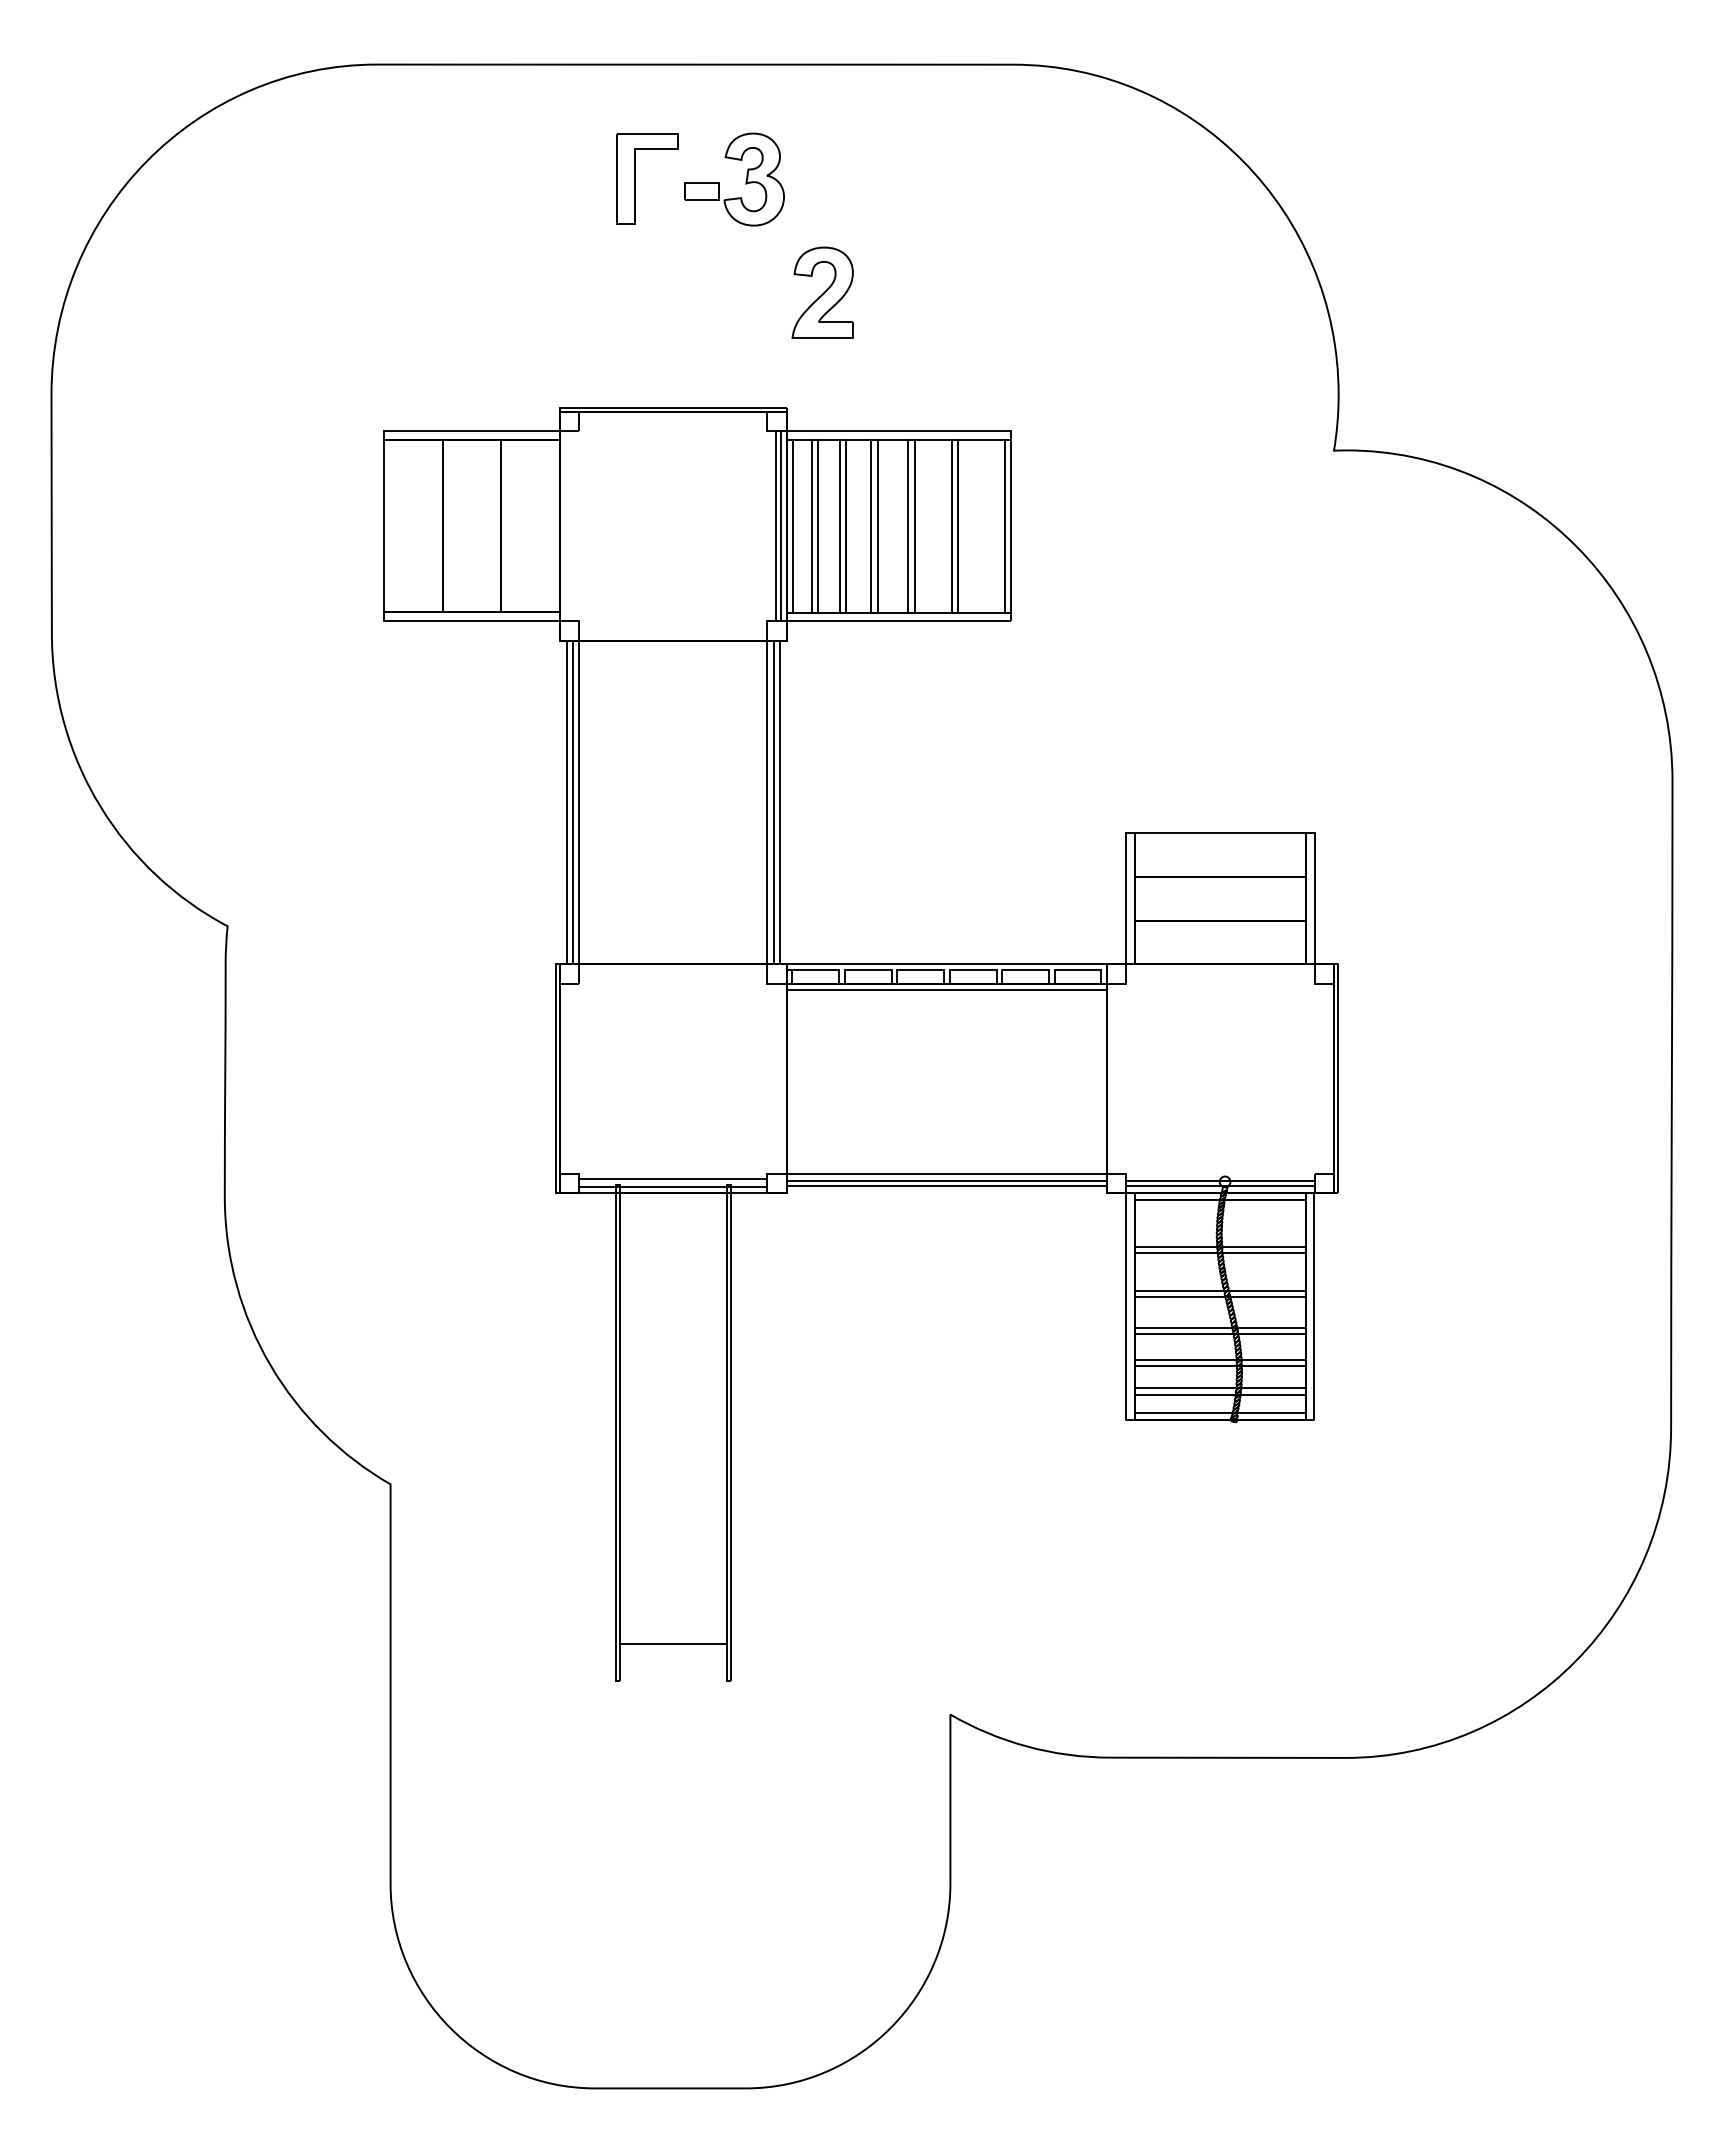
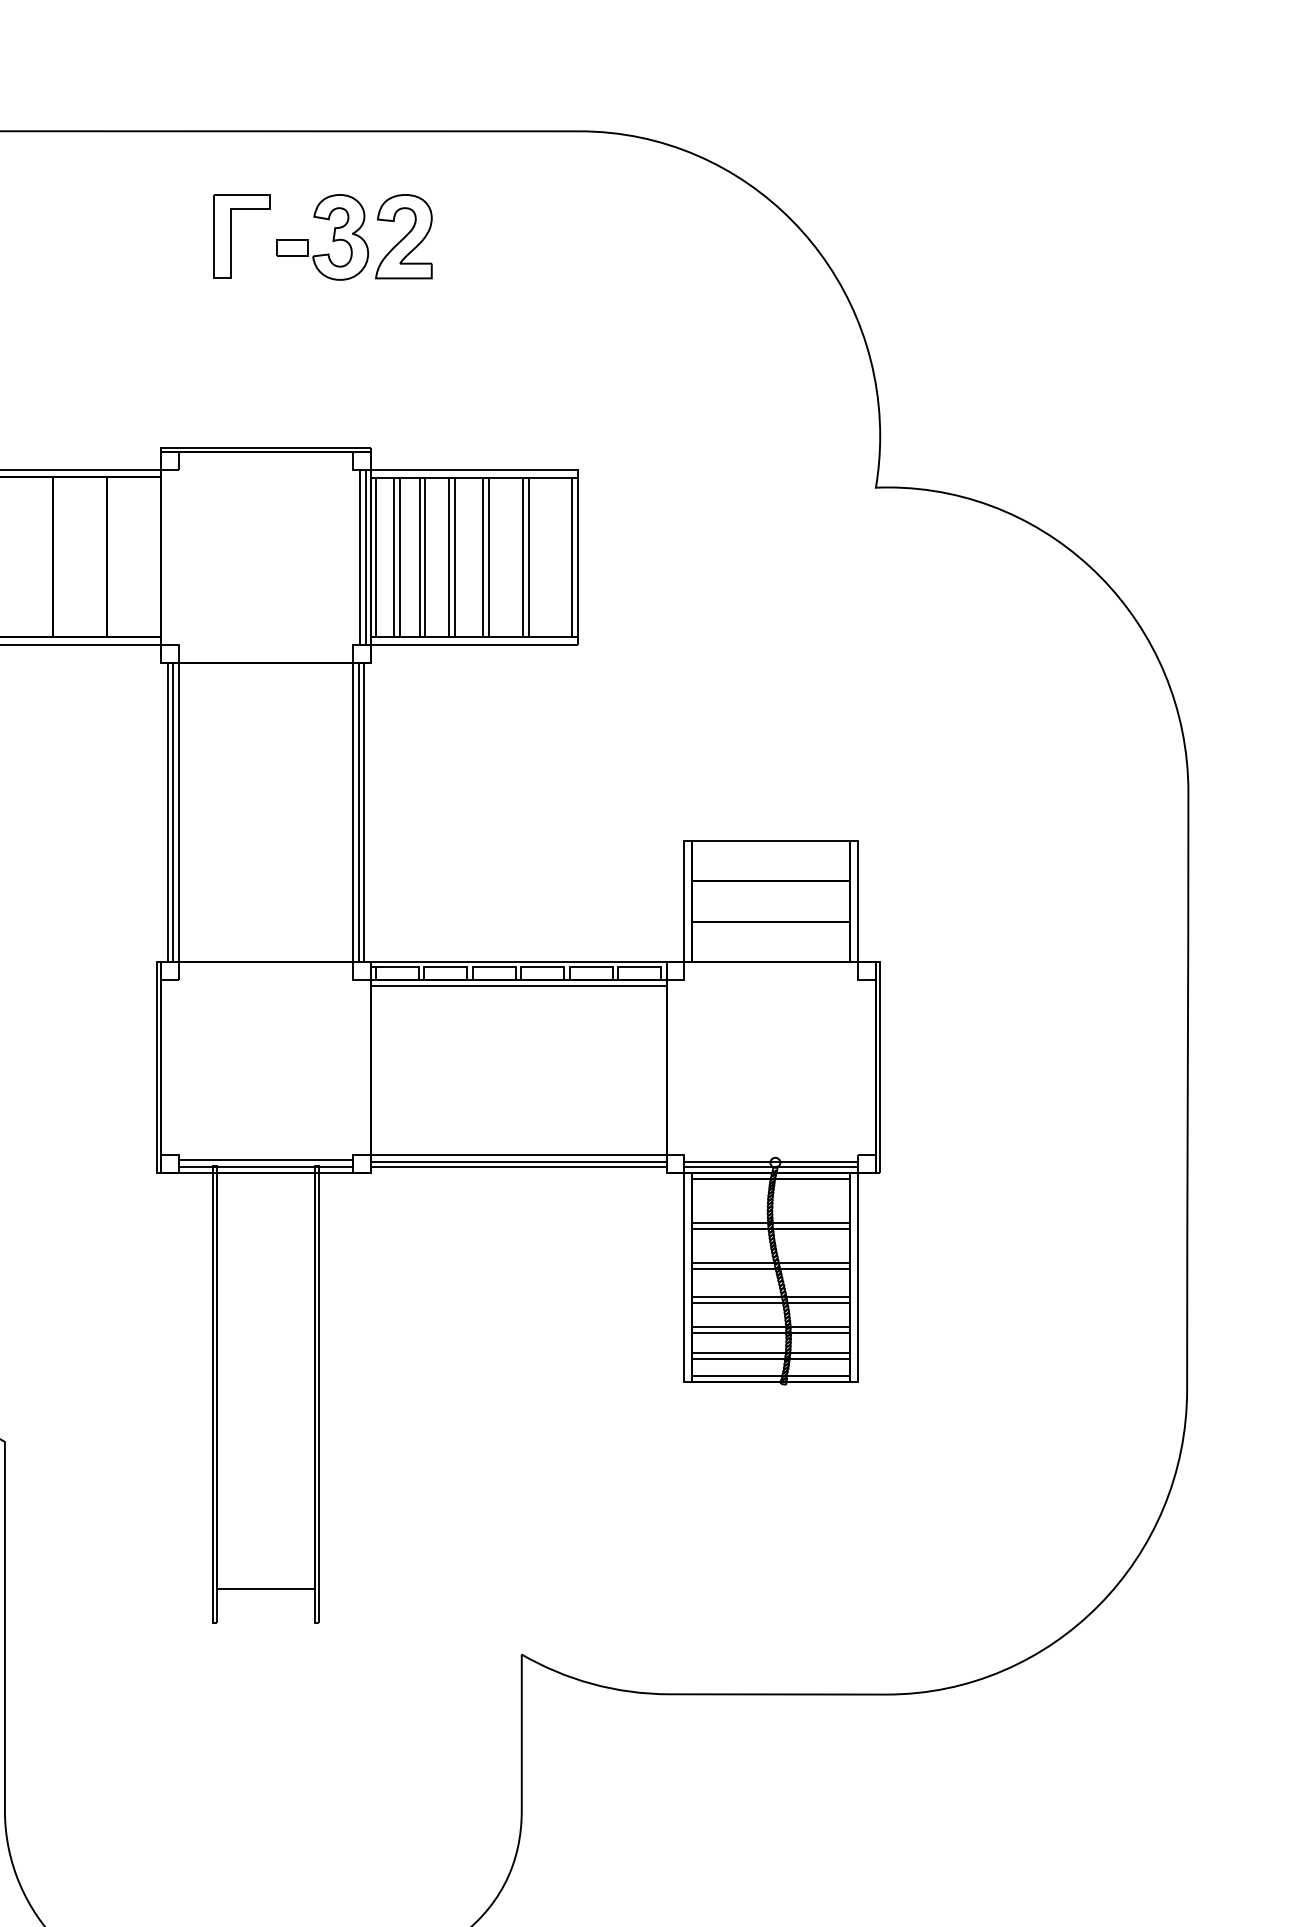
part: (822, 292) -> (403, 236), moved

